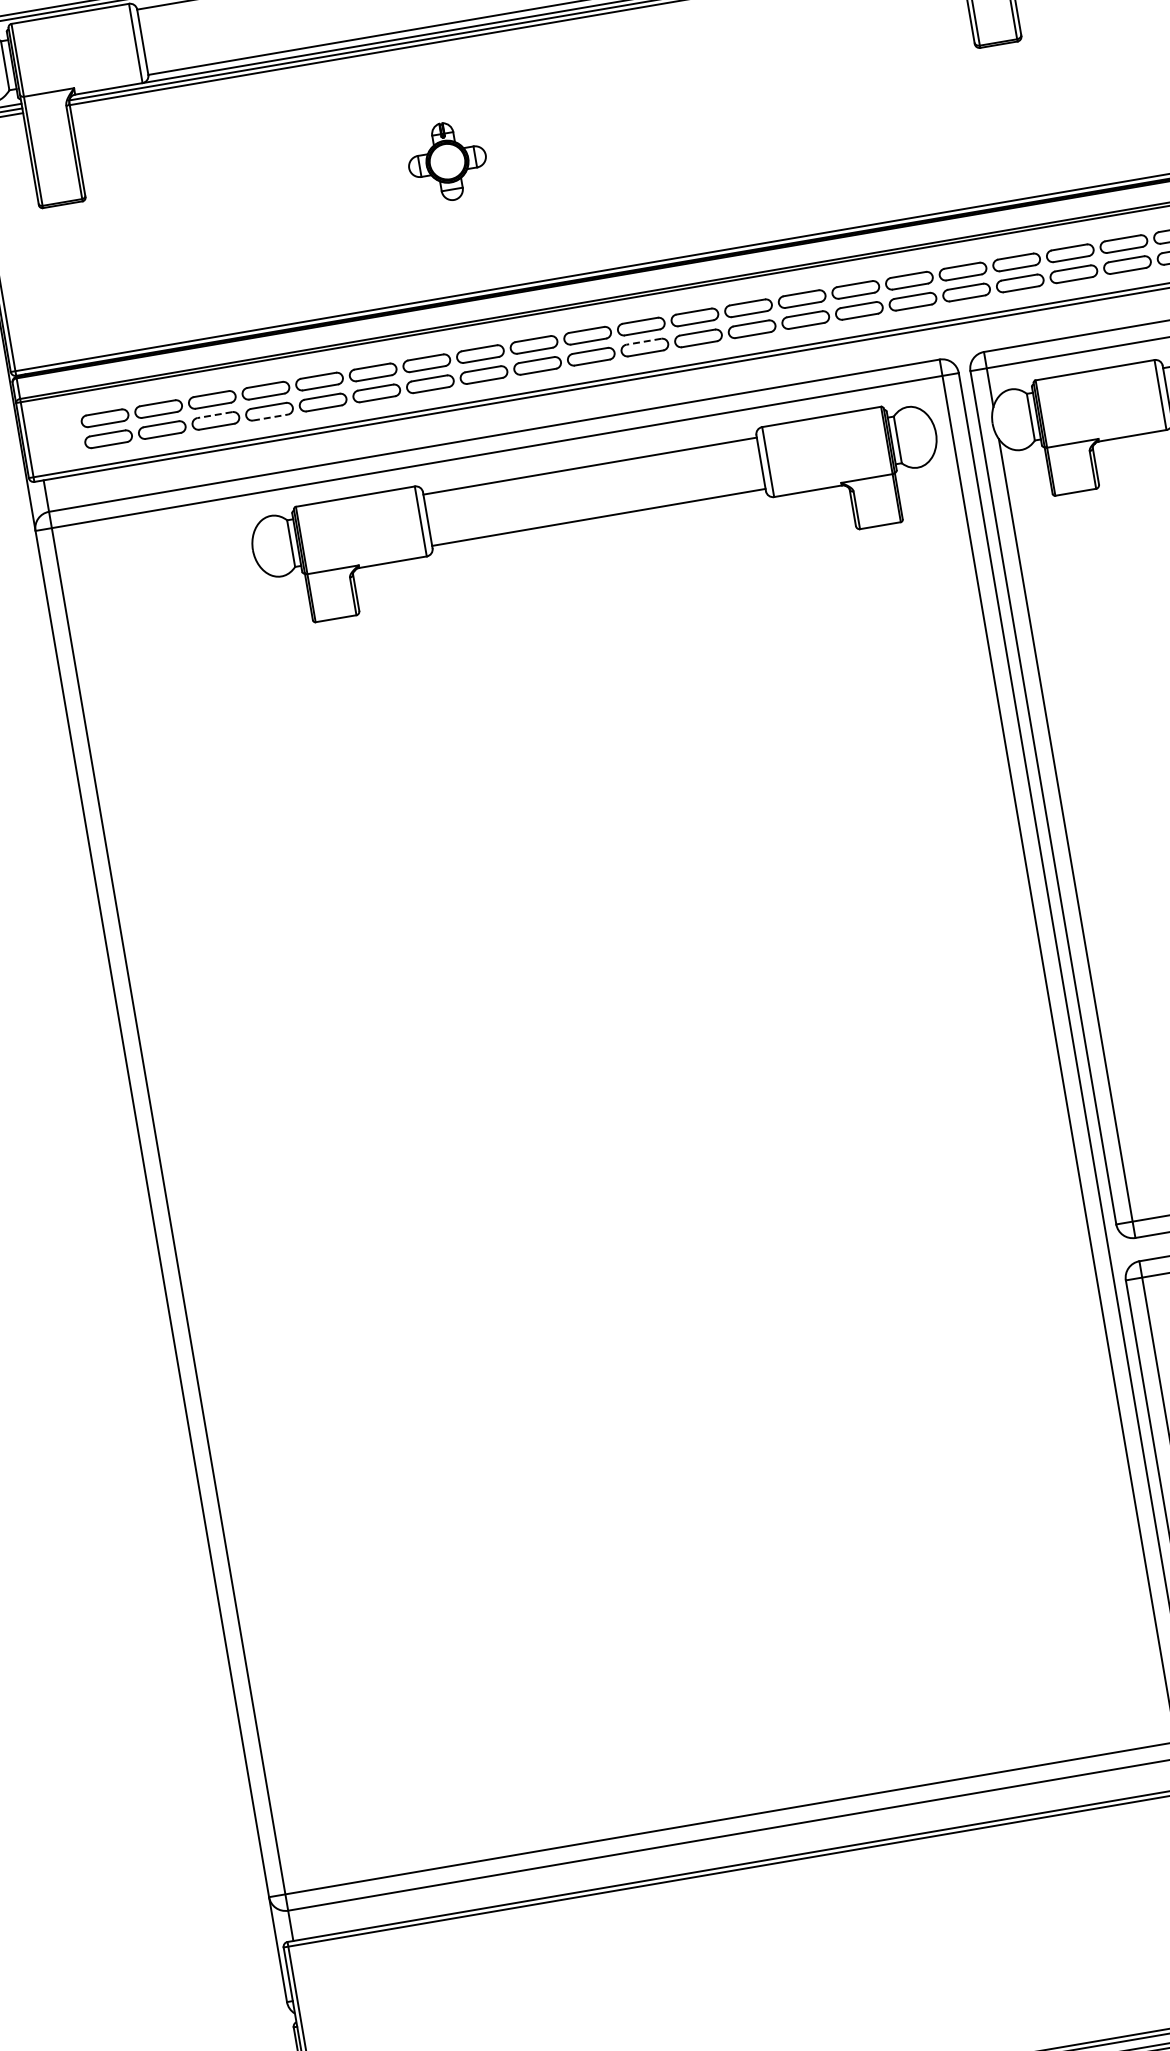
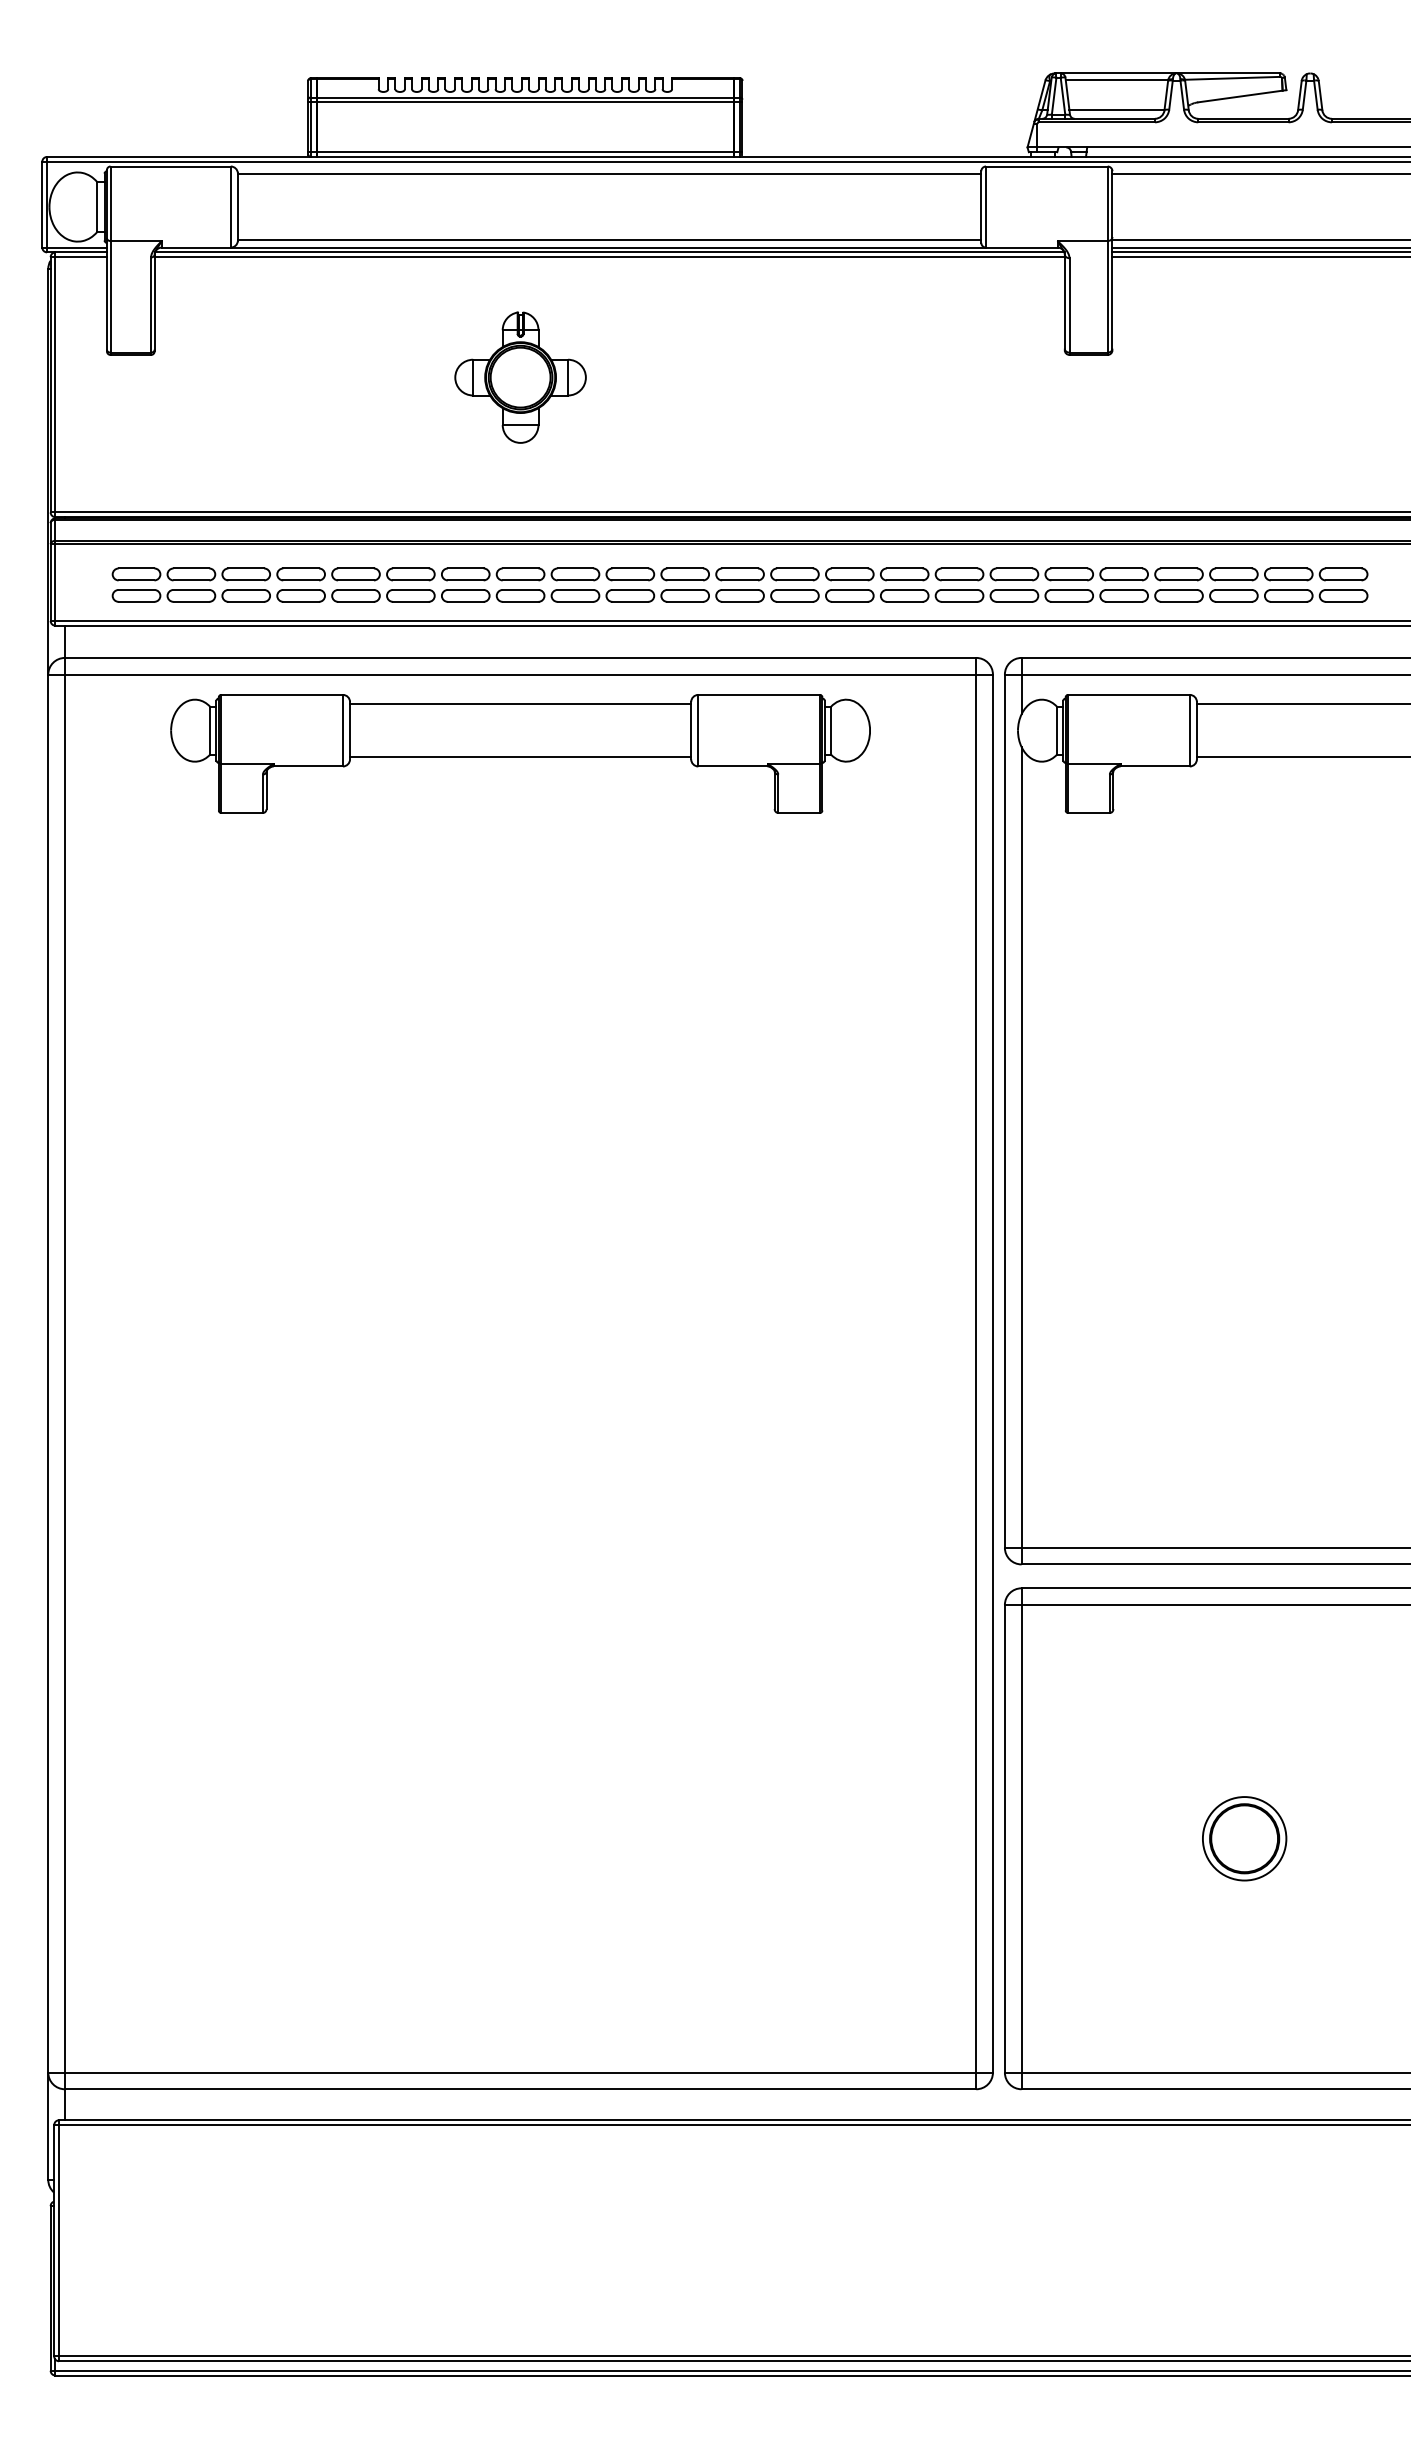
part: (447, 161) -> (520, 377), size x1.67
line: (644, 341) -> (685, 589), dashed -> solid
line: (215, 414) -> (246, 589), dashed -> solid
line: (270, 417) -> (301, 601), dashed -> solid
part: (598, 514) -> (520, 753), moved

